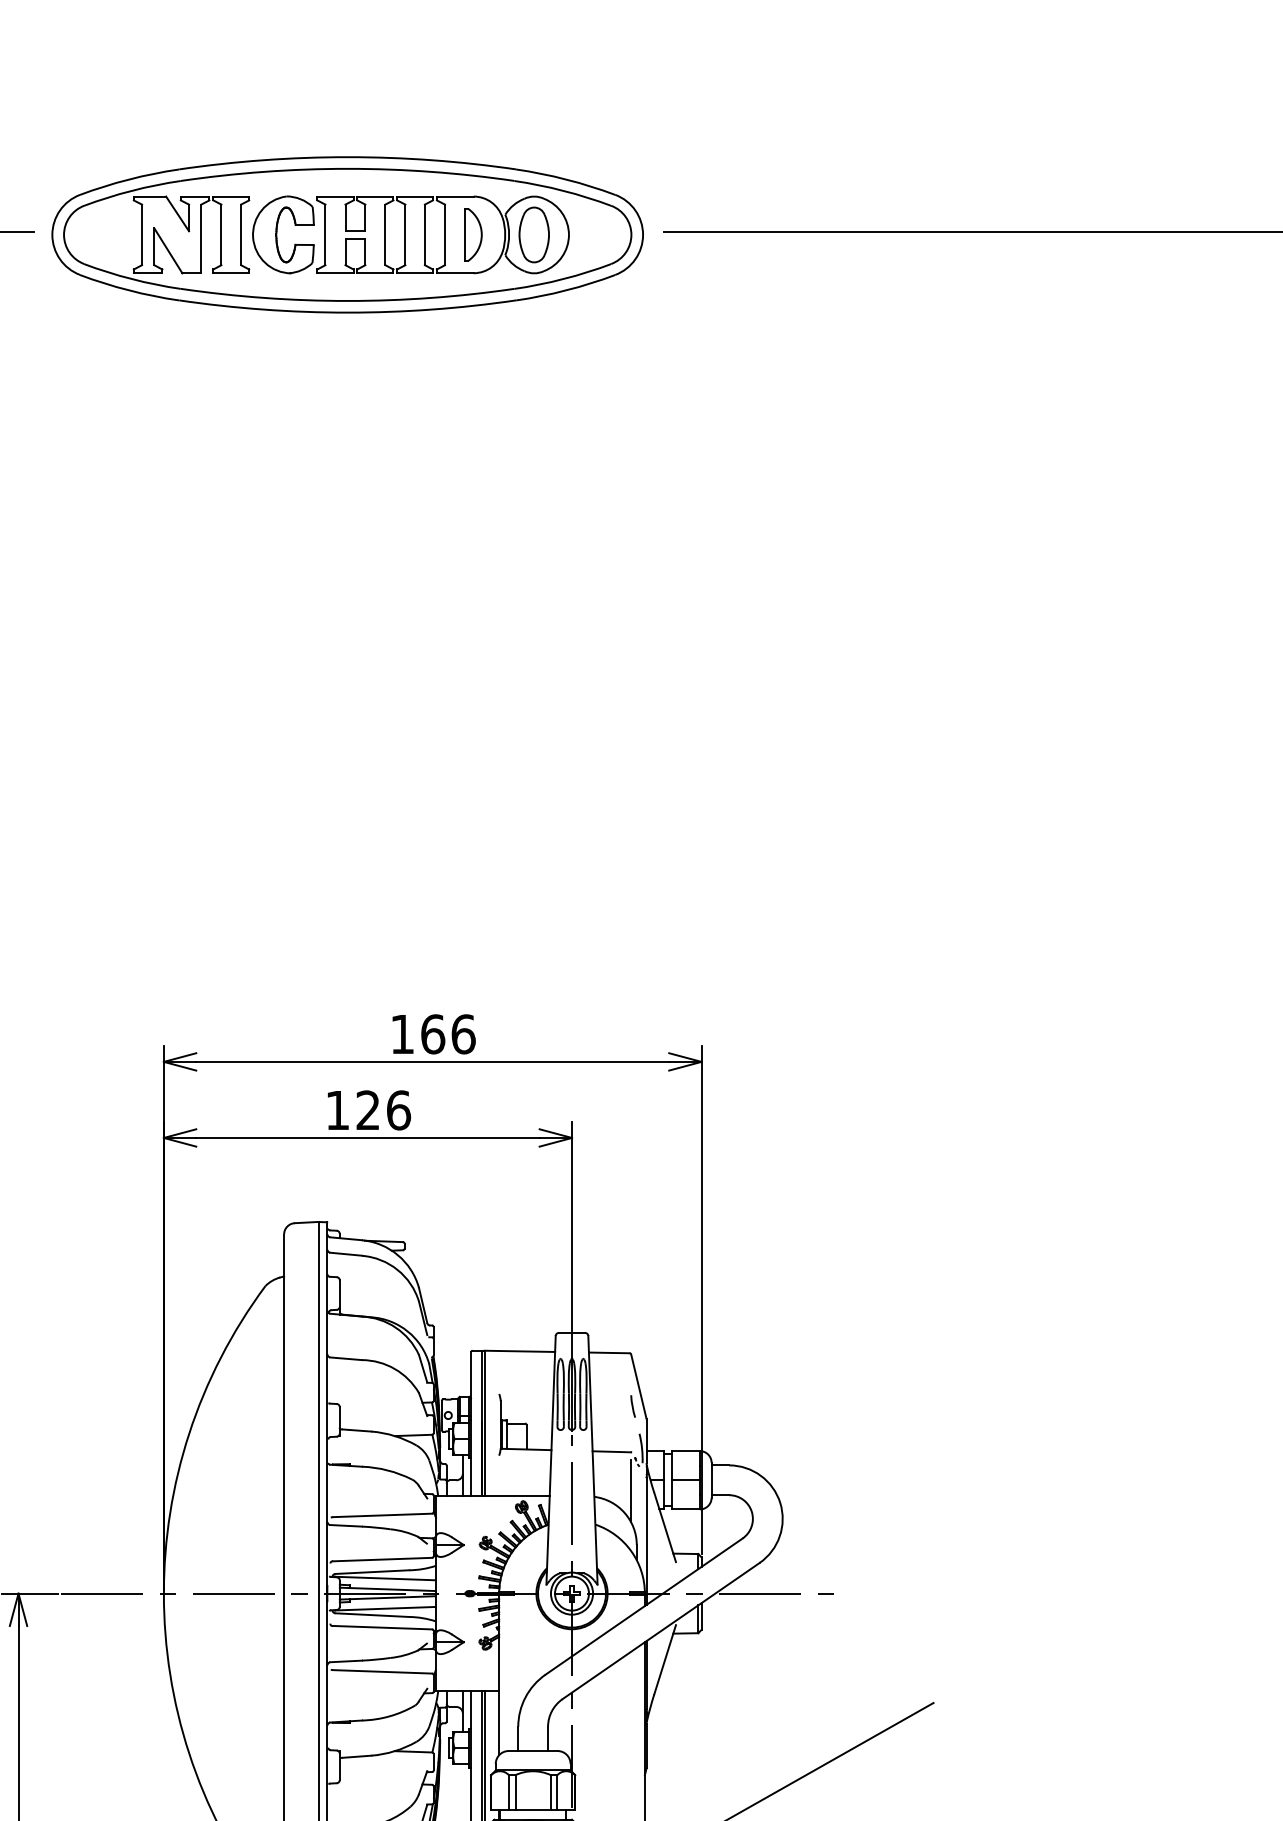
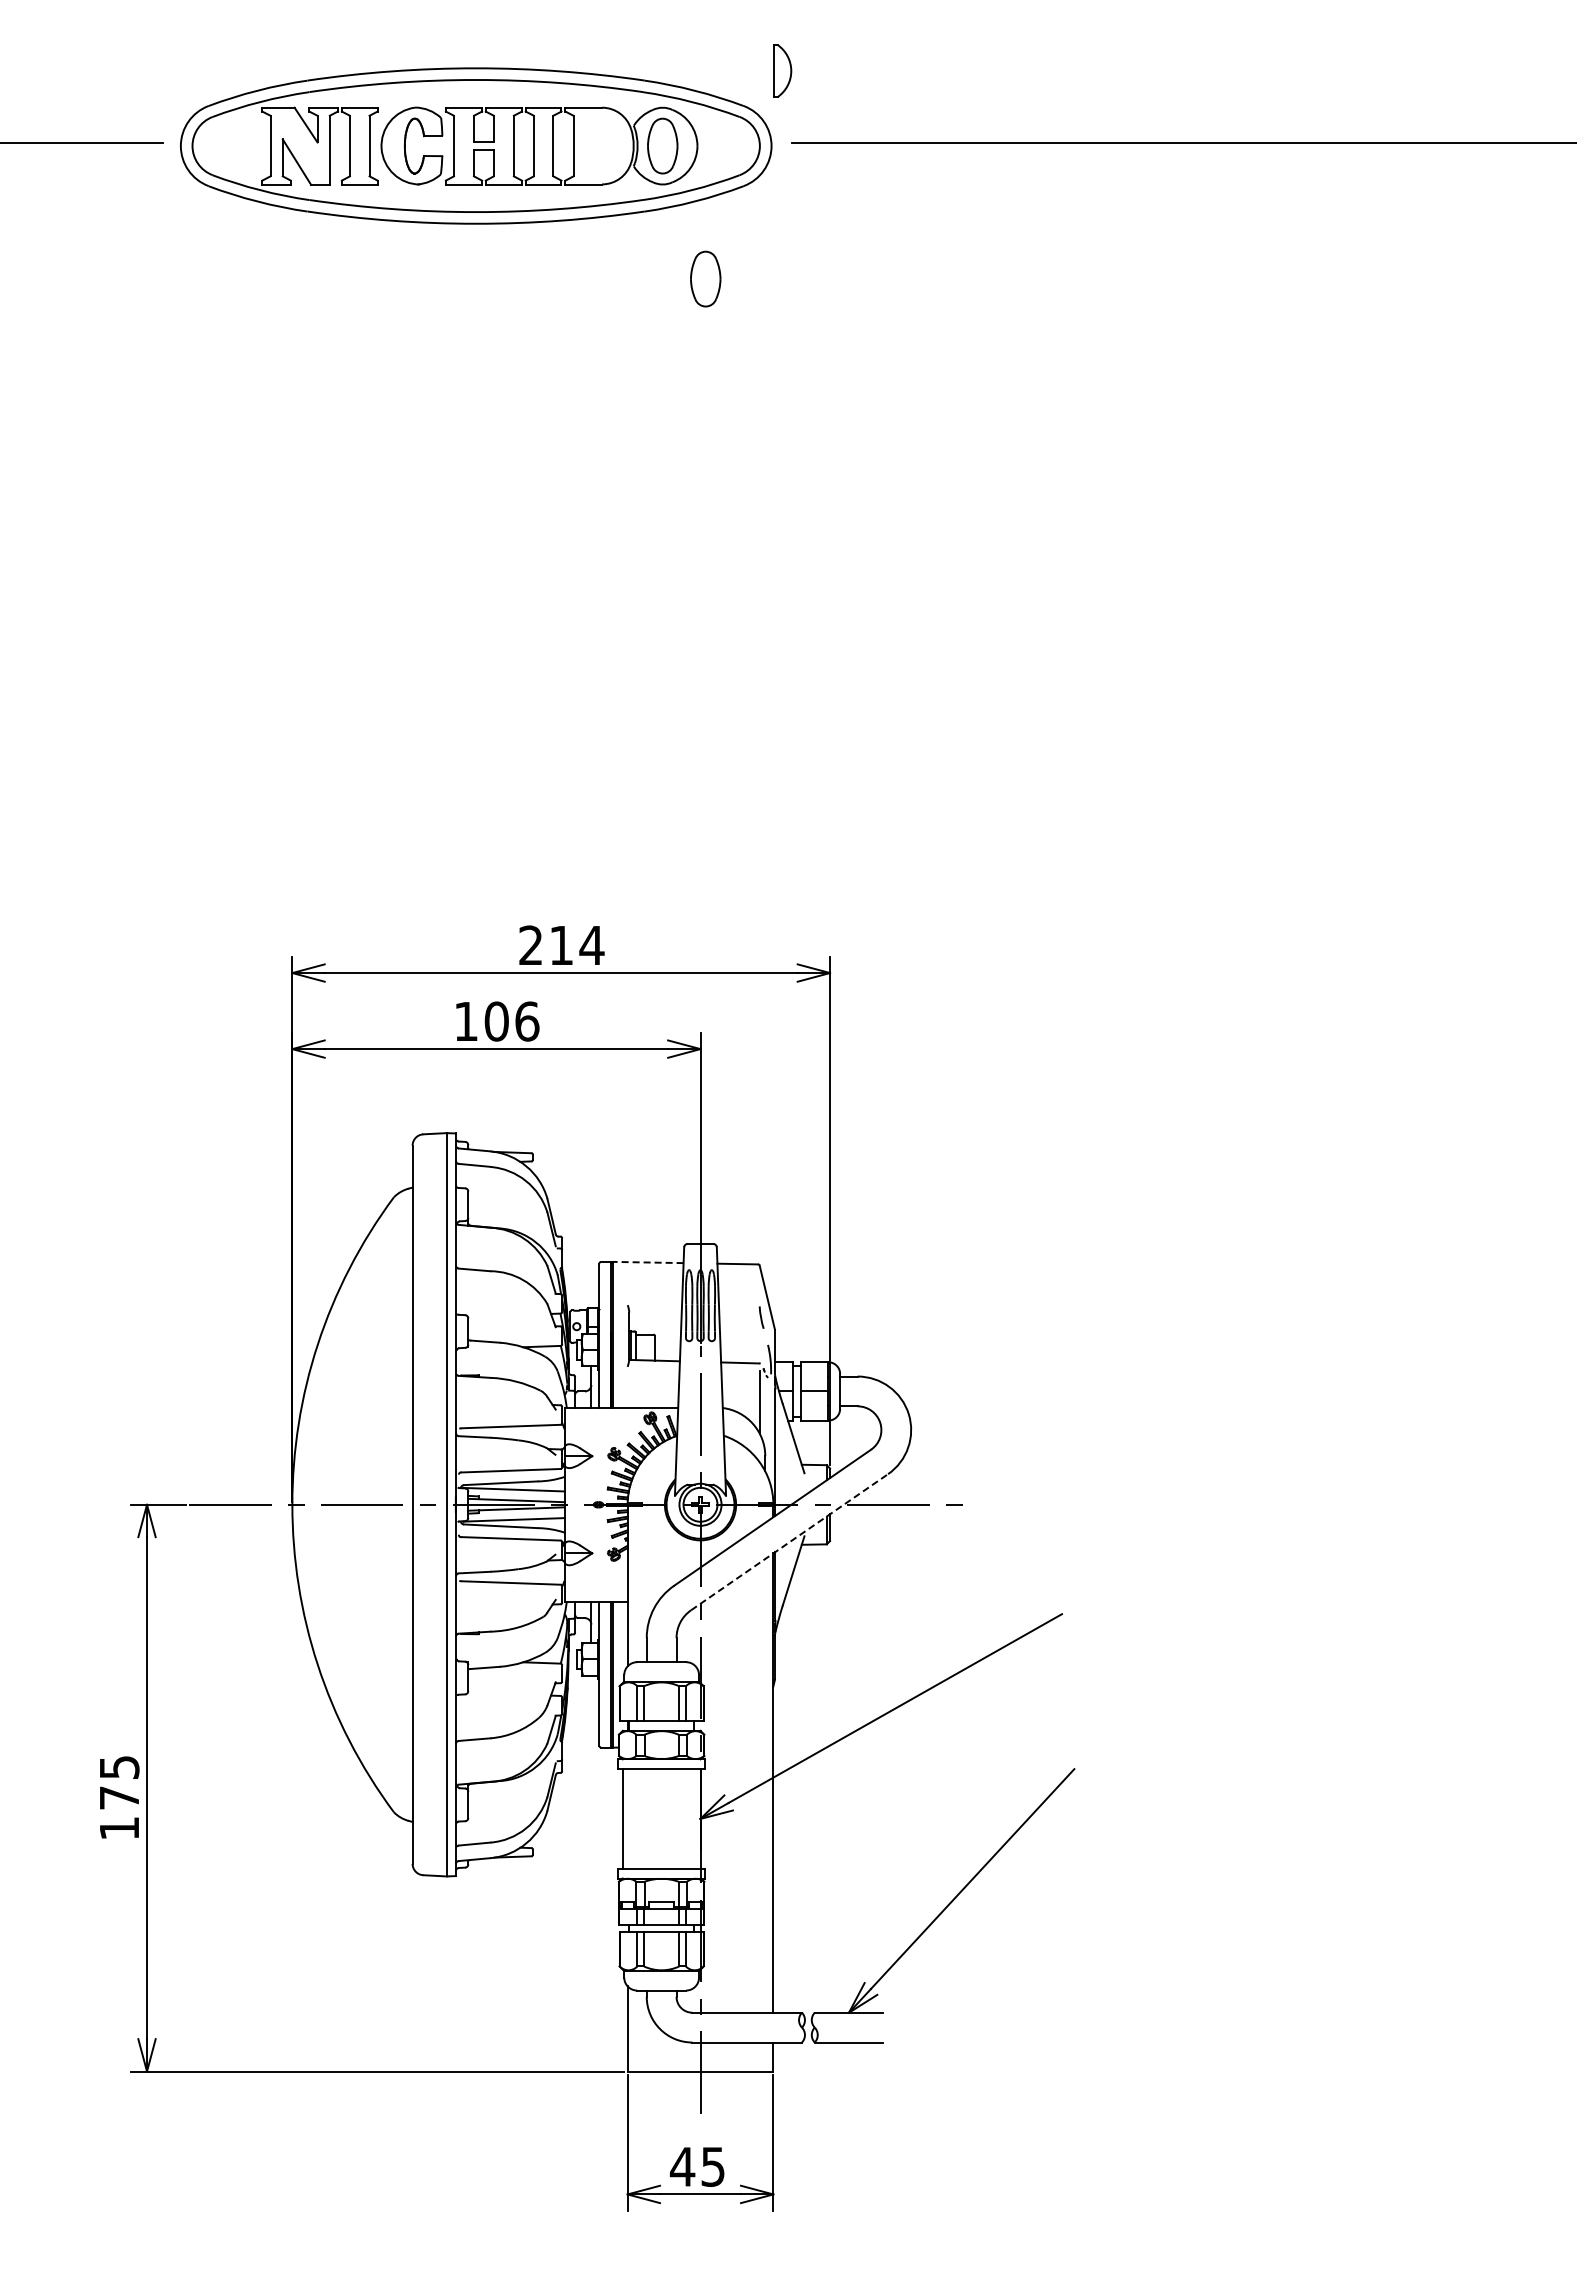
part: (473, 234) -> (782, 70), moved
part: (577, 367) -> (705, 278), added
text: (433, 1034) -> (561, 945), 166 -> 214
text: (368, 1110) -> (496, 1021), 126 -> 106
line: (519, 1351) -> (647, 1262), solid -> dashed
line: (661, 1631) -> (789, 1542), solid -> dashed

